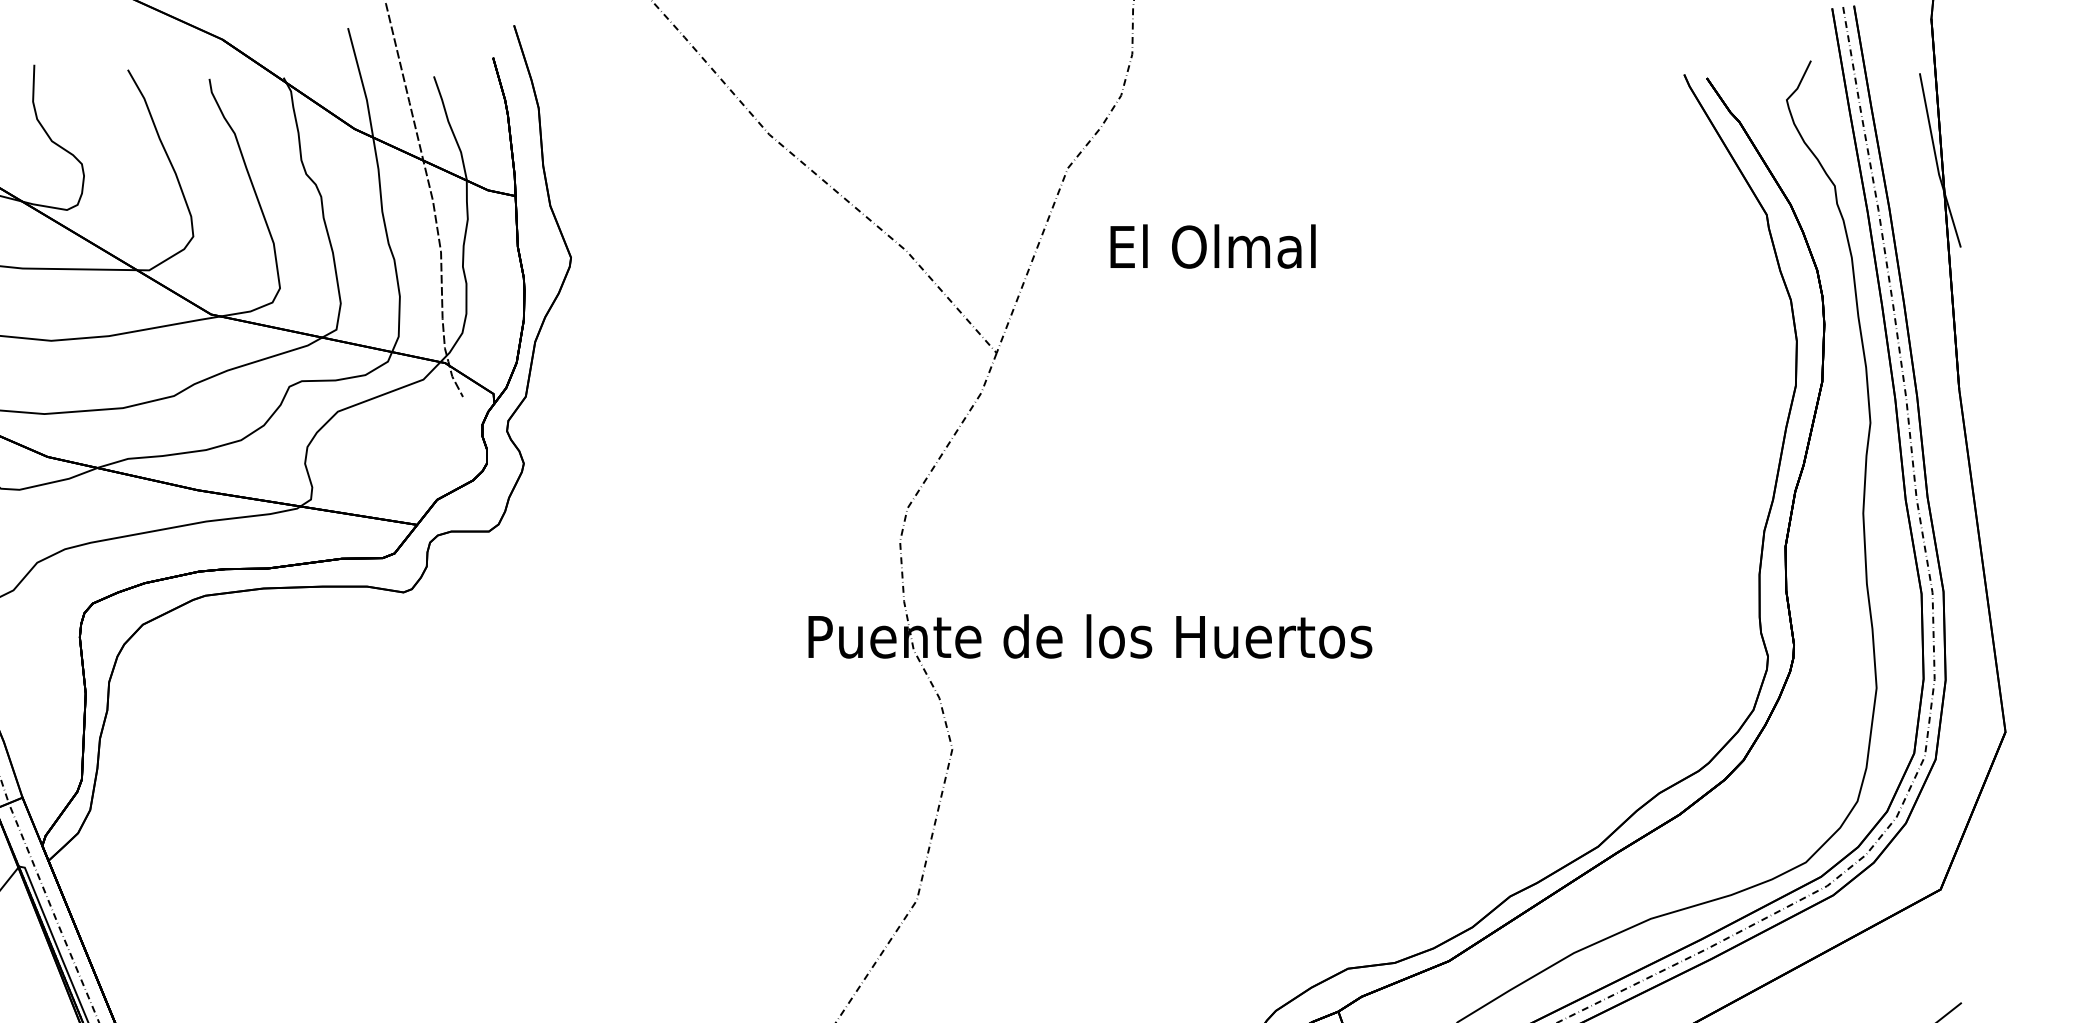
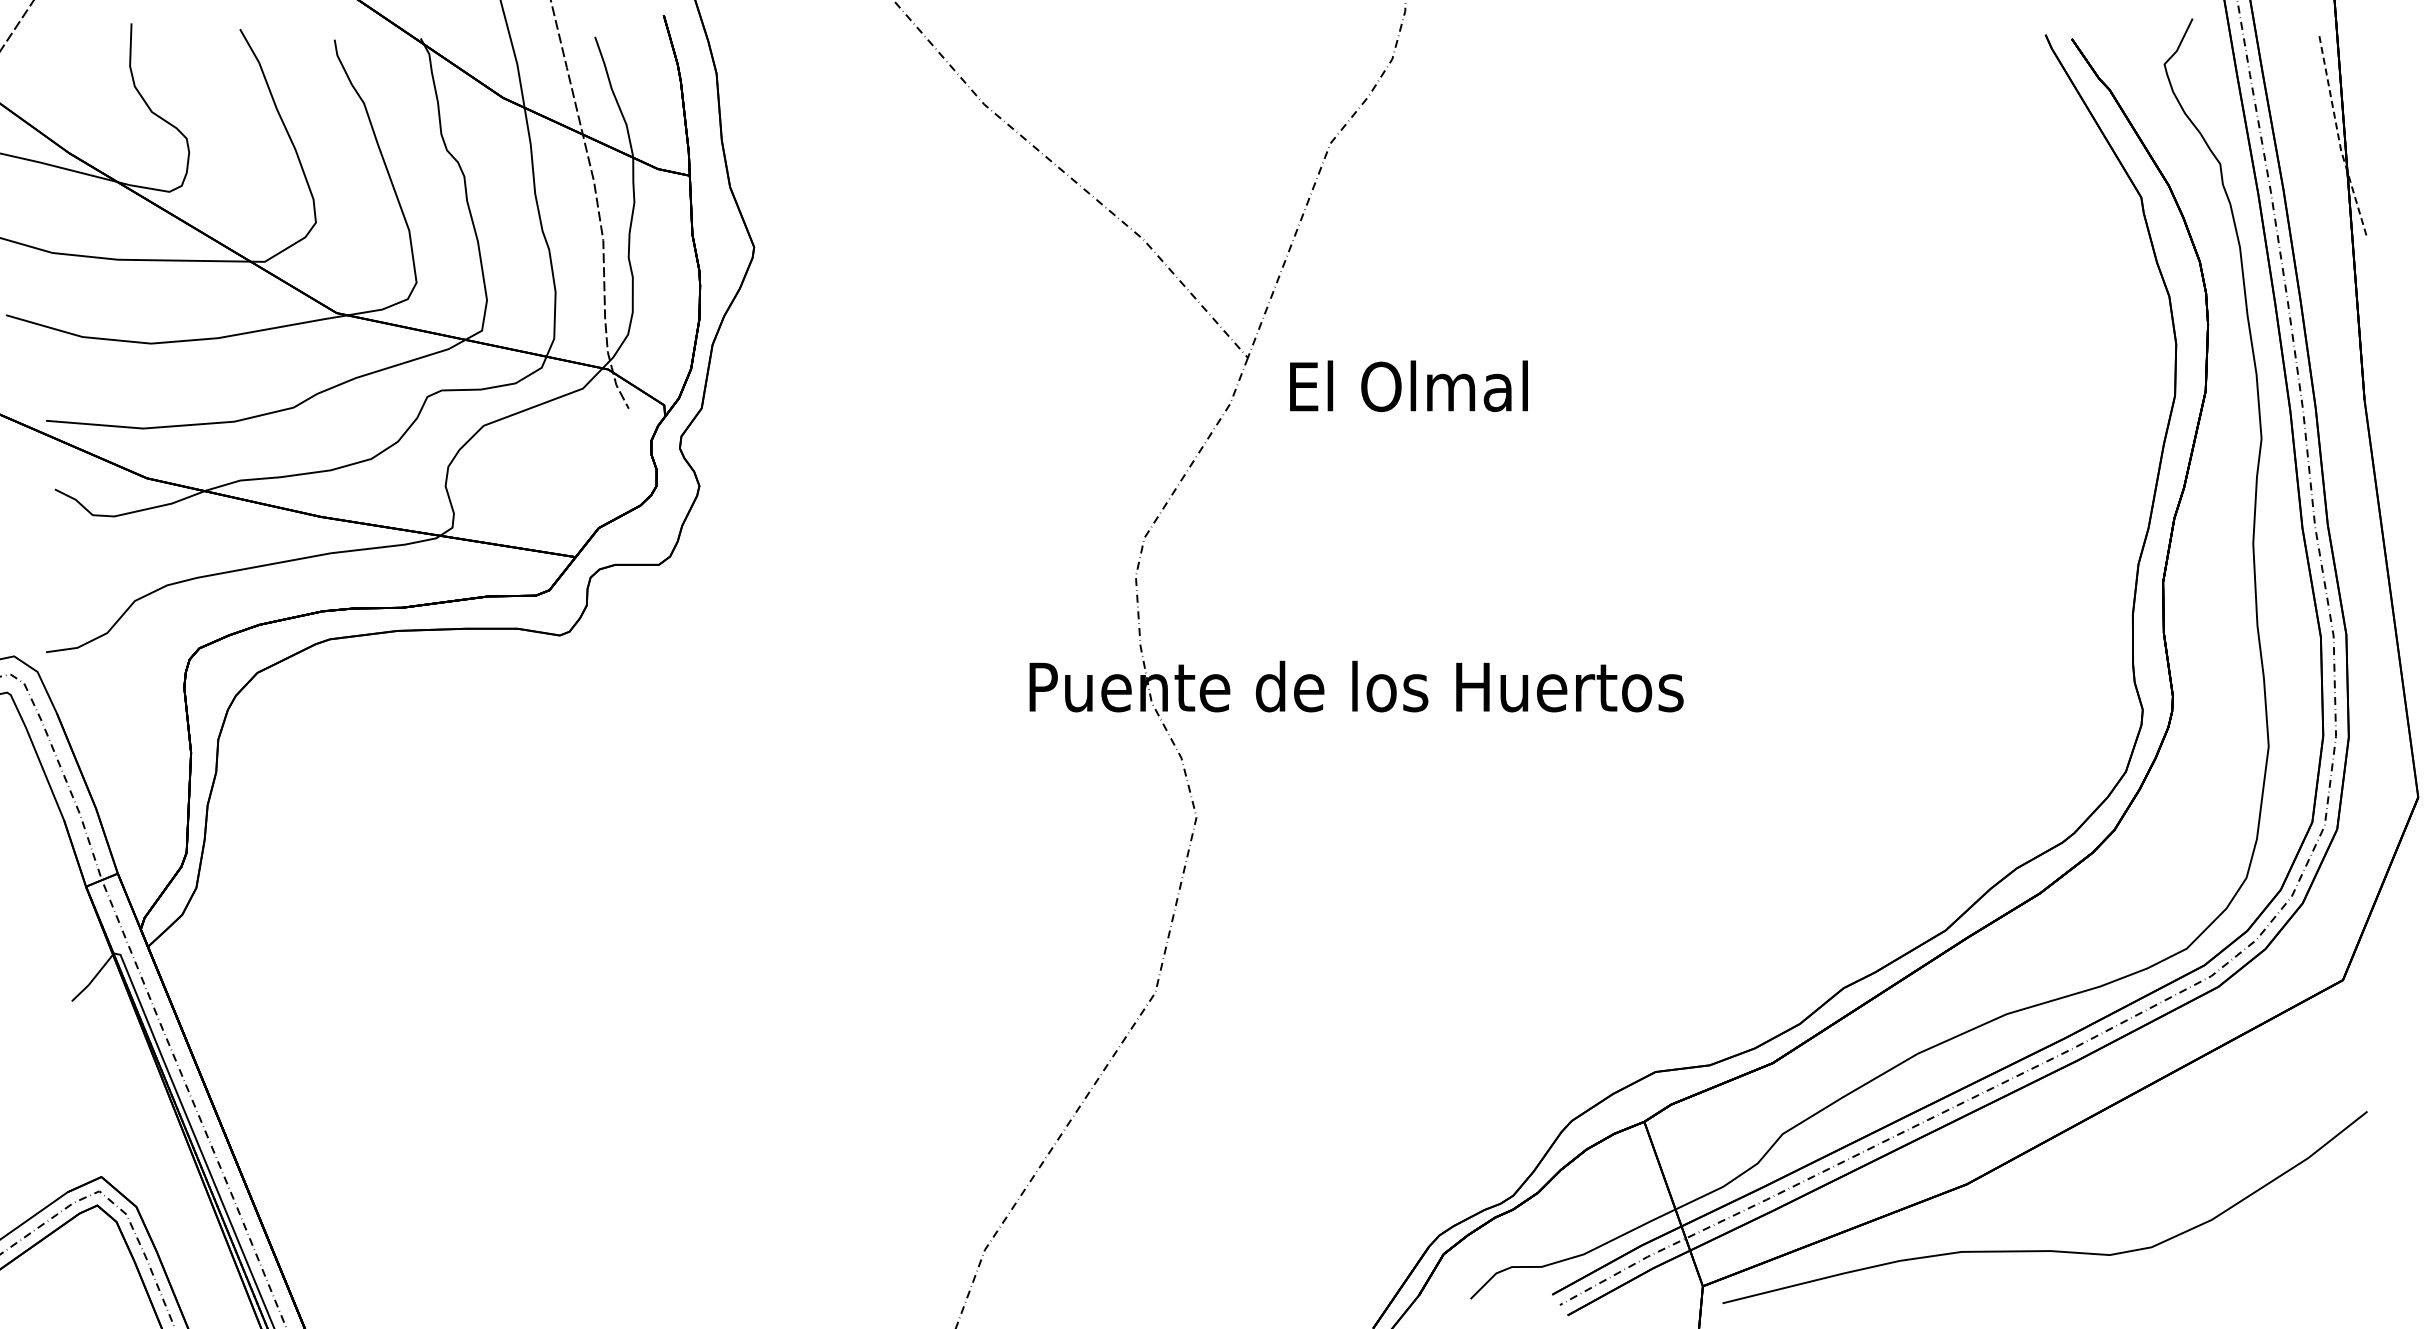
line: (1936, 162) -> (2338, 136), solid -> dashed
text: (1212, 246) -> (1408, 386), moved

